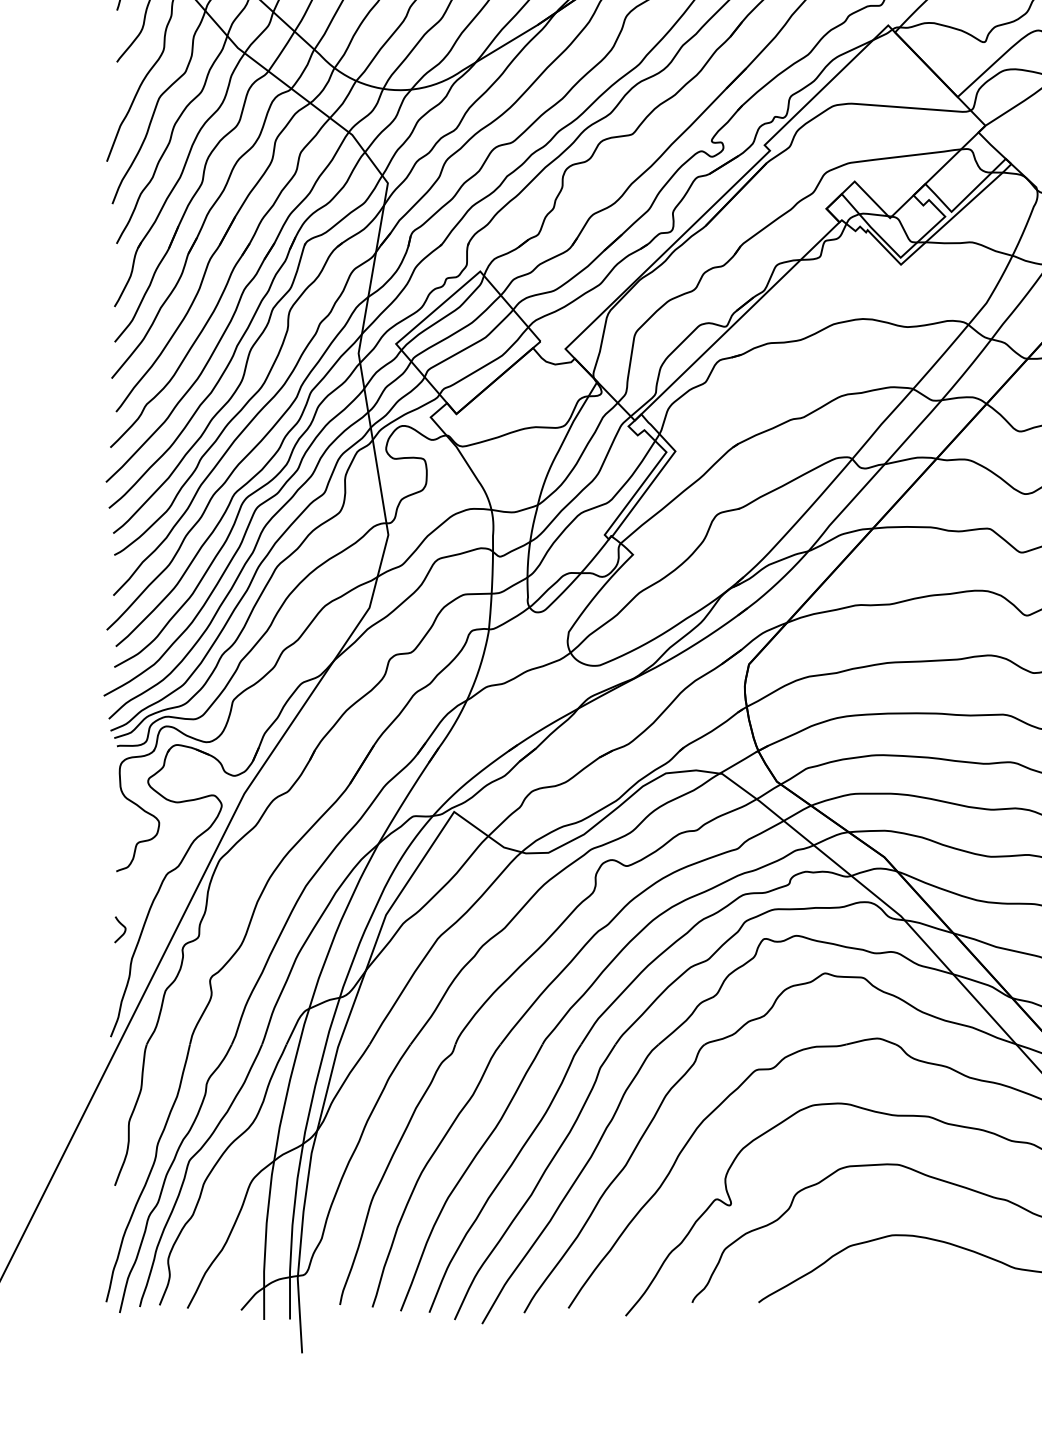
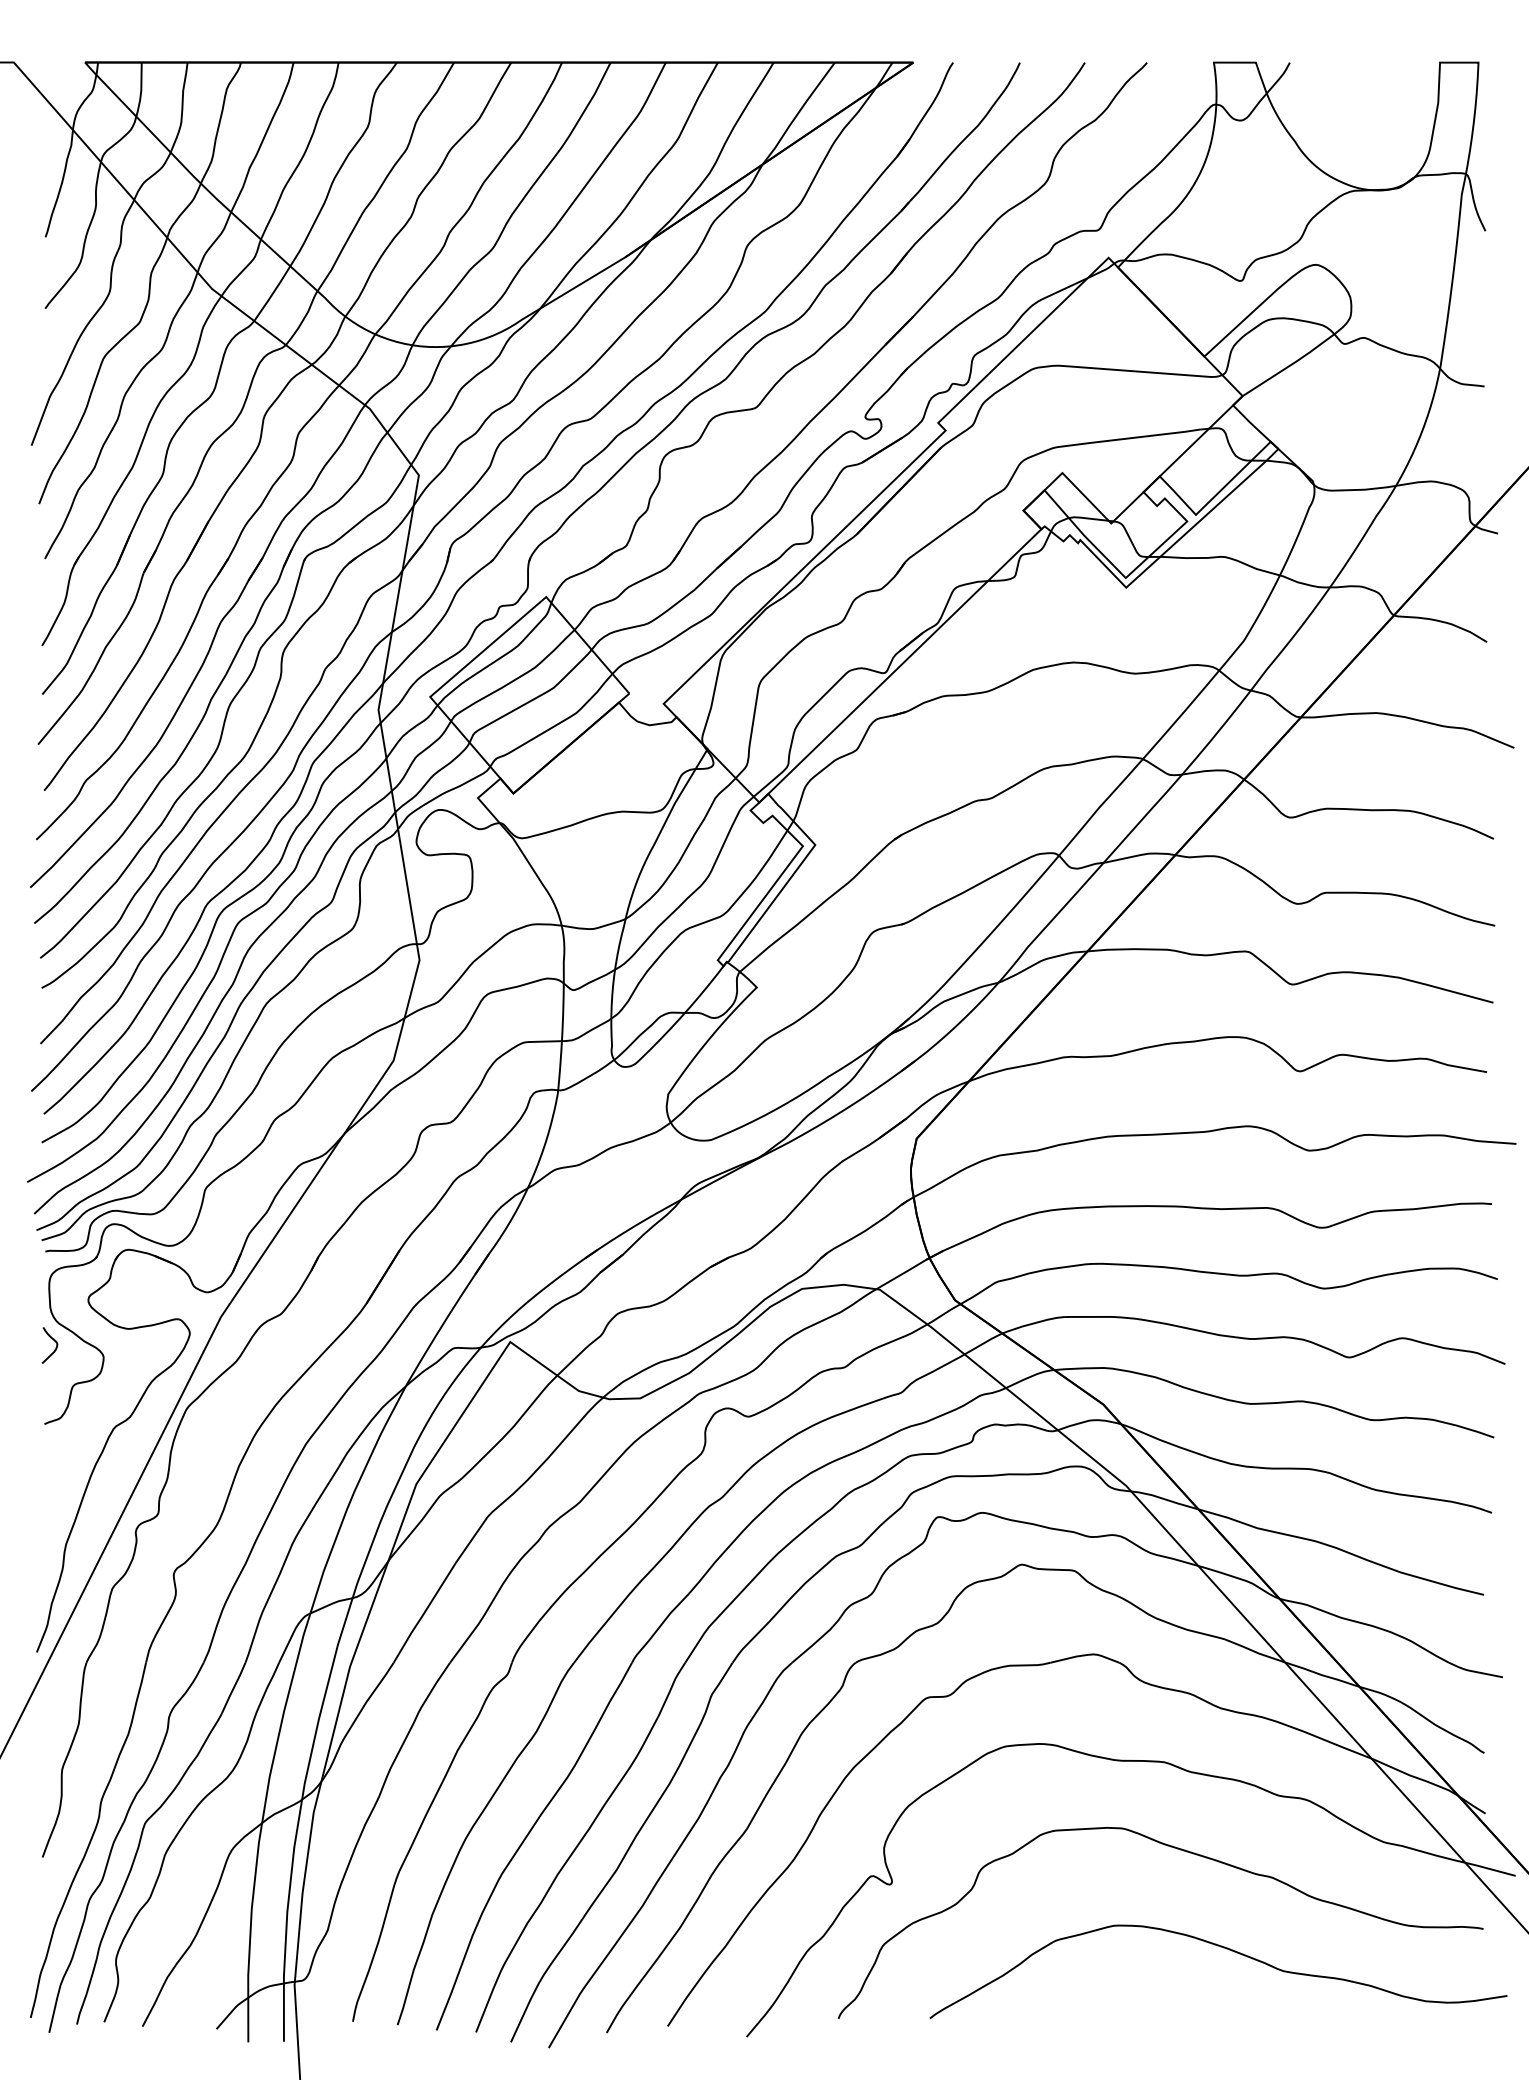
curve: (124, 931) -> (55, 1347), moved

